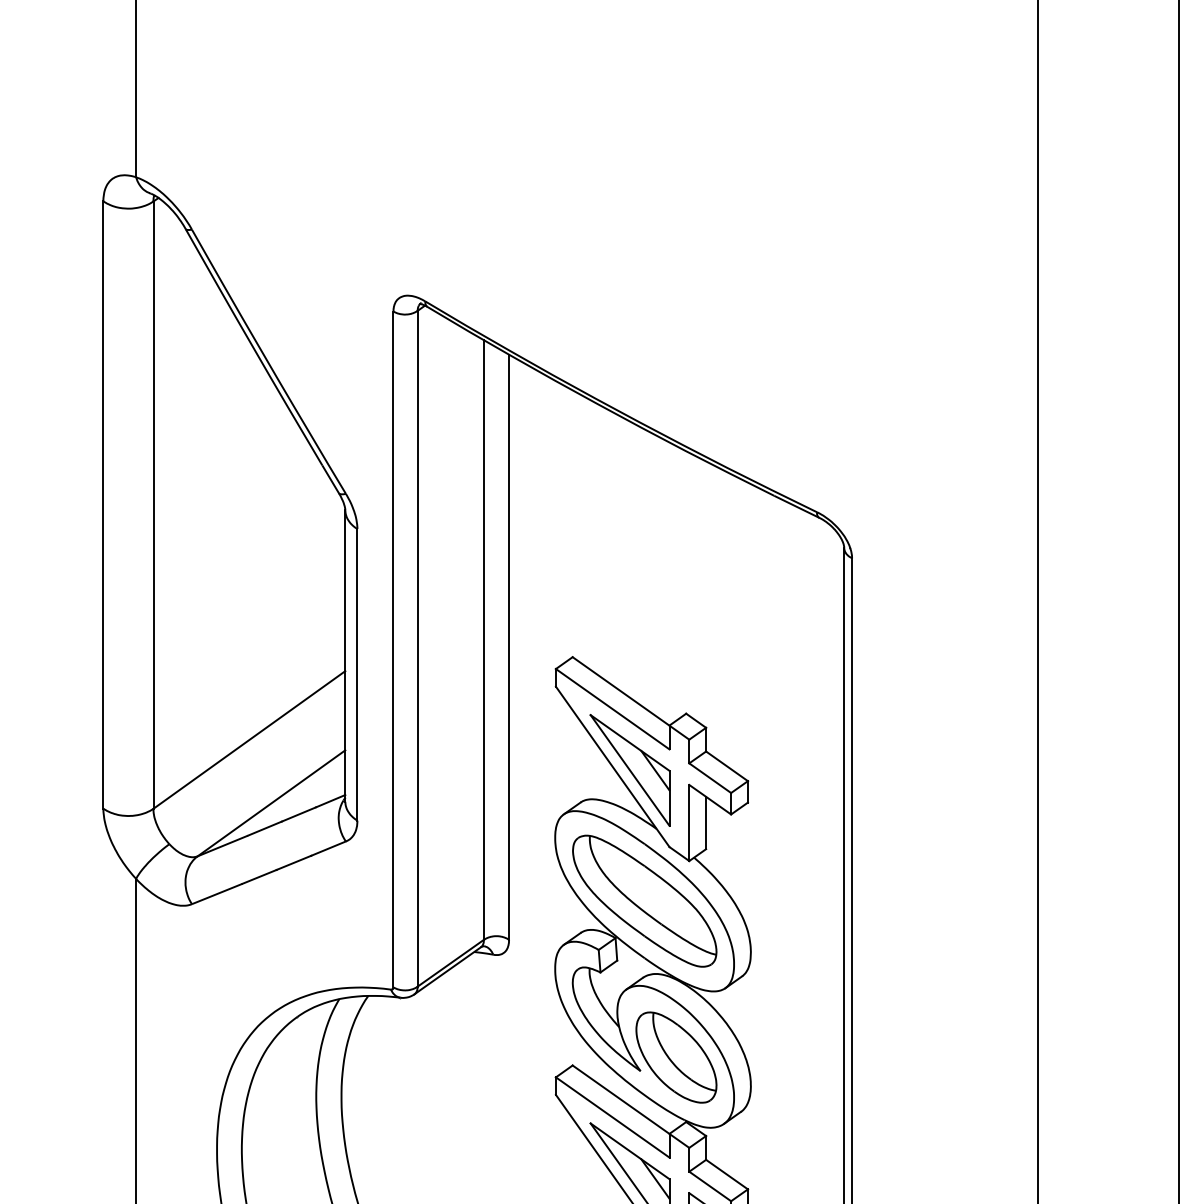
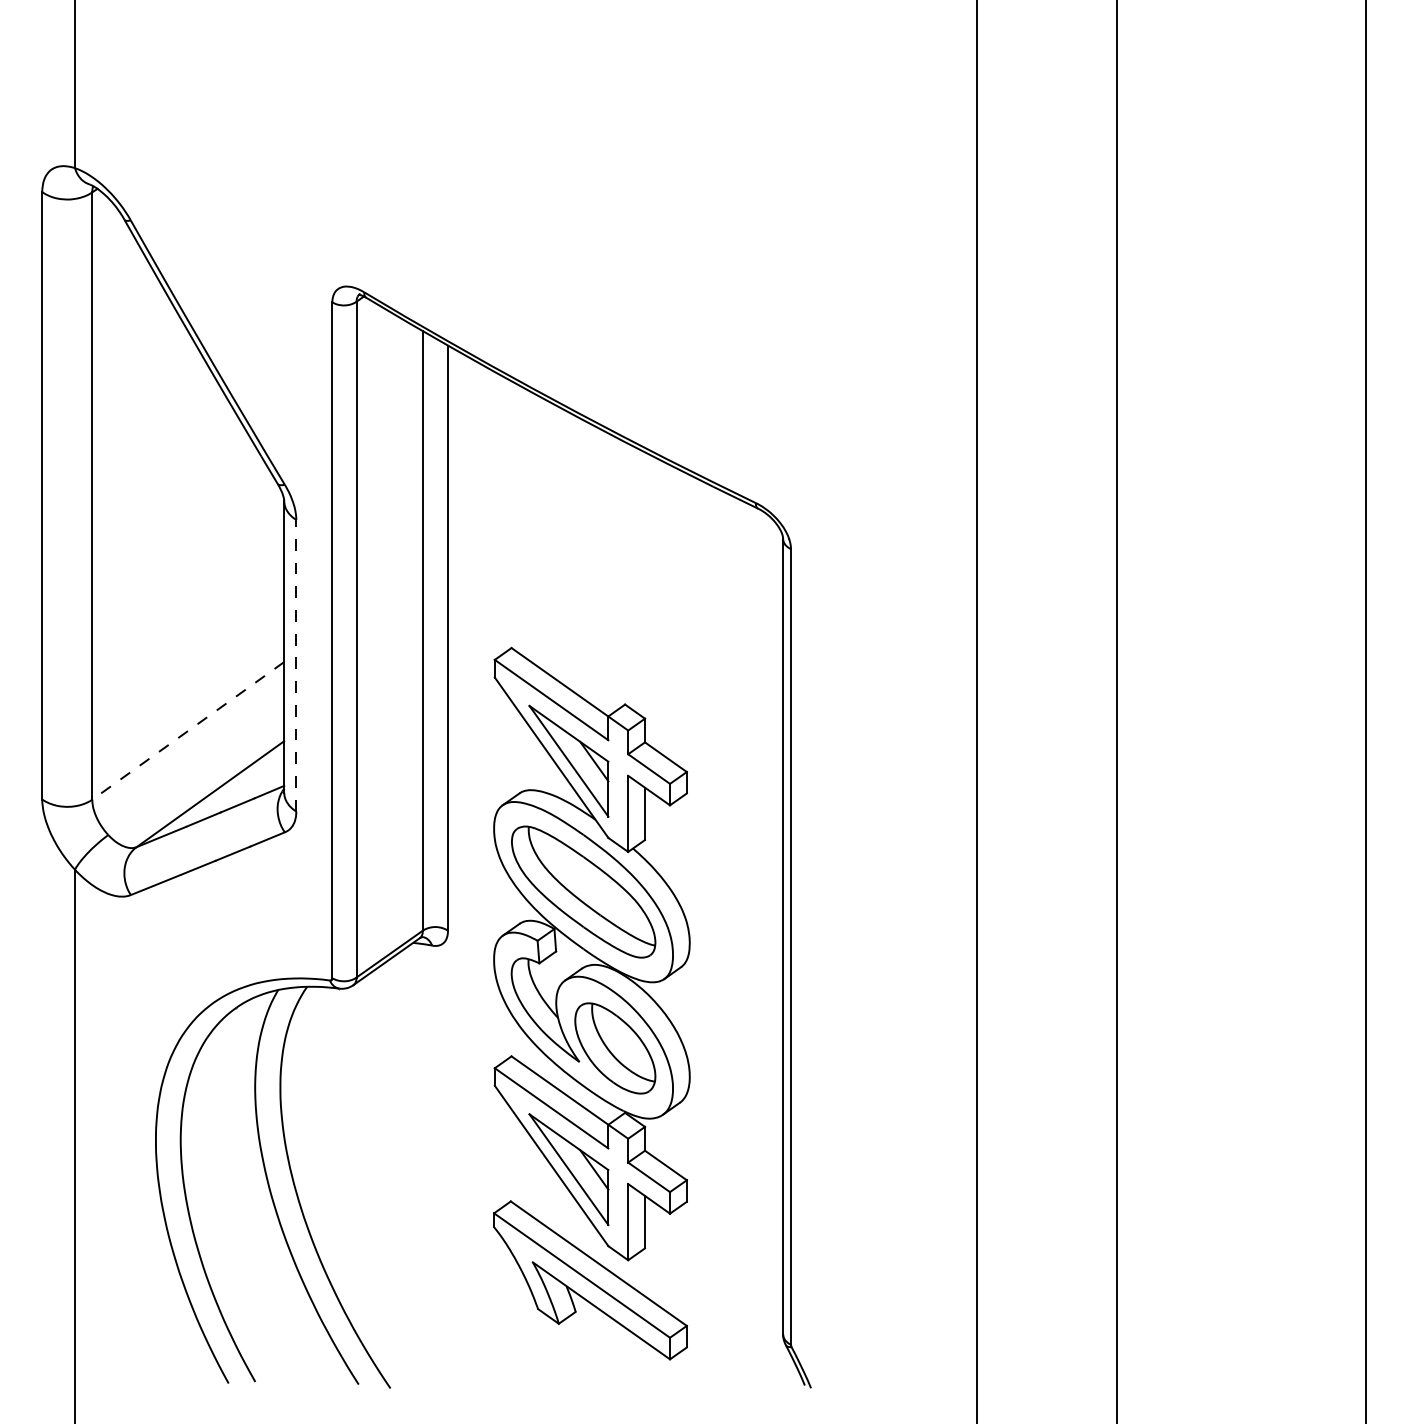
line: (357, 674) -> (296, 665), solid -> dashed
line: (248, 740) -> (187, 731), solid -> dashed

